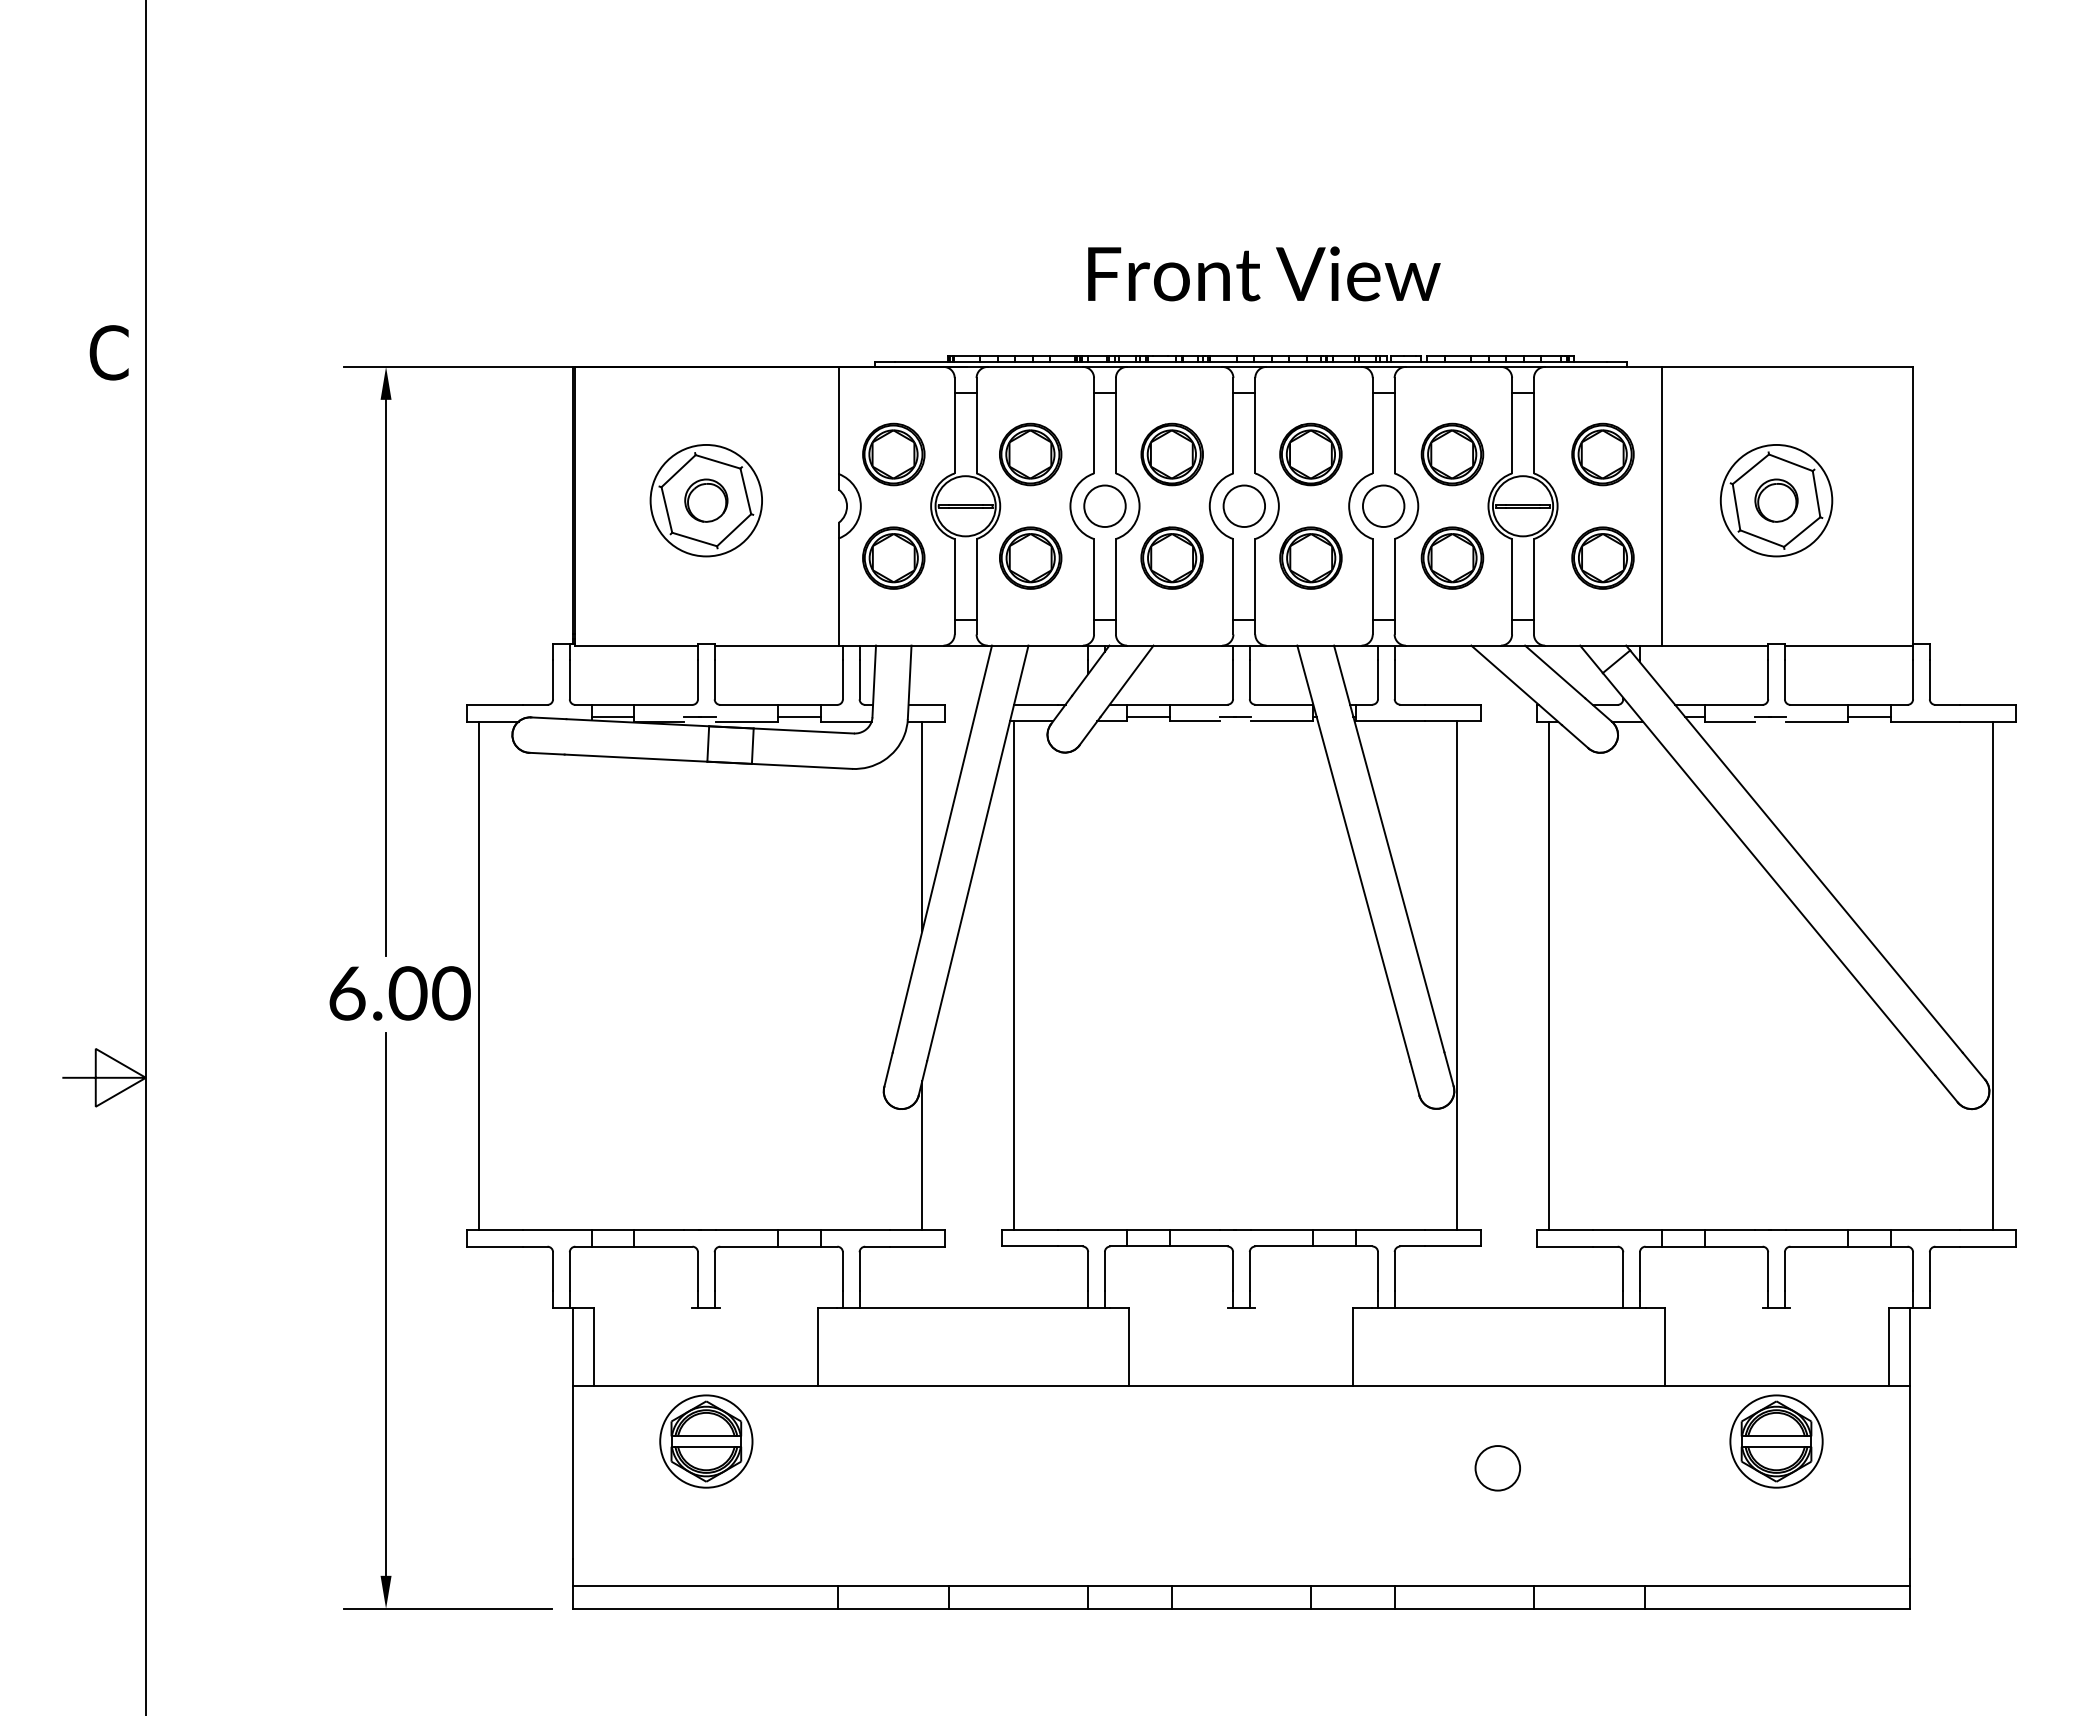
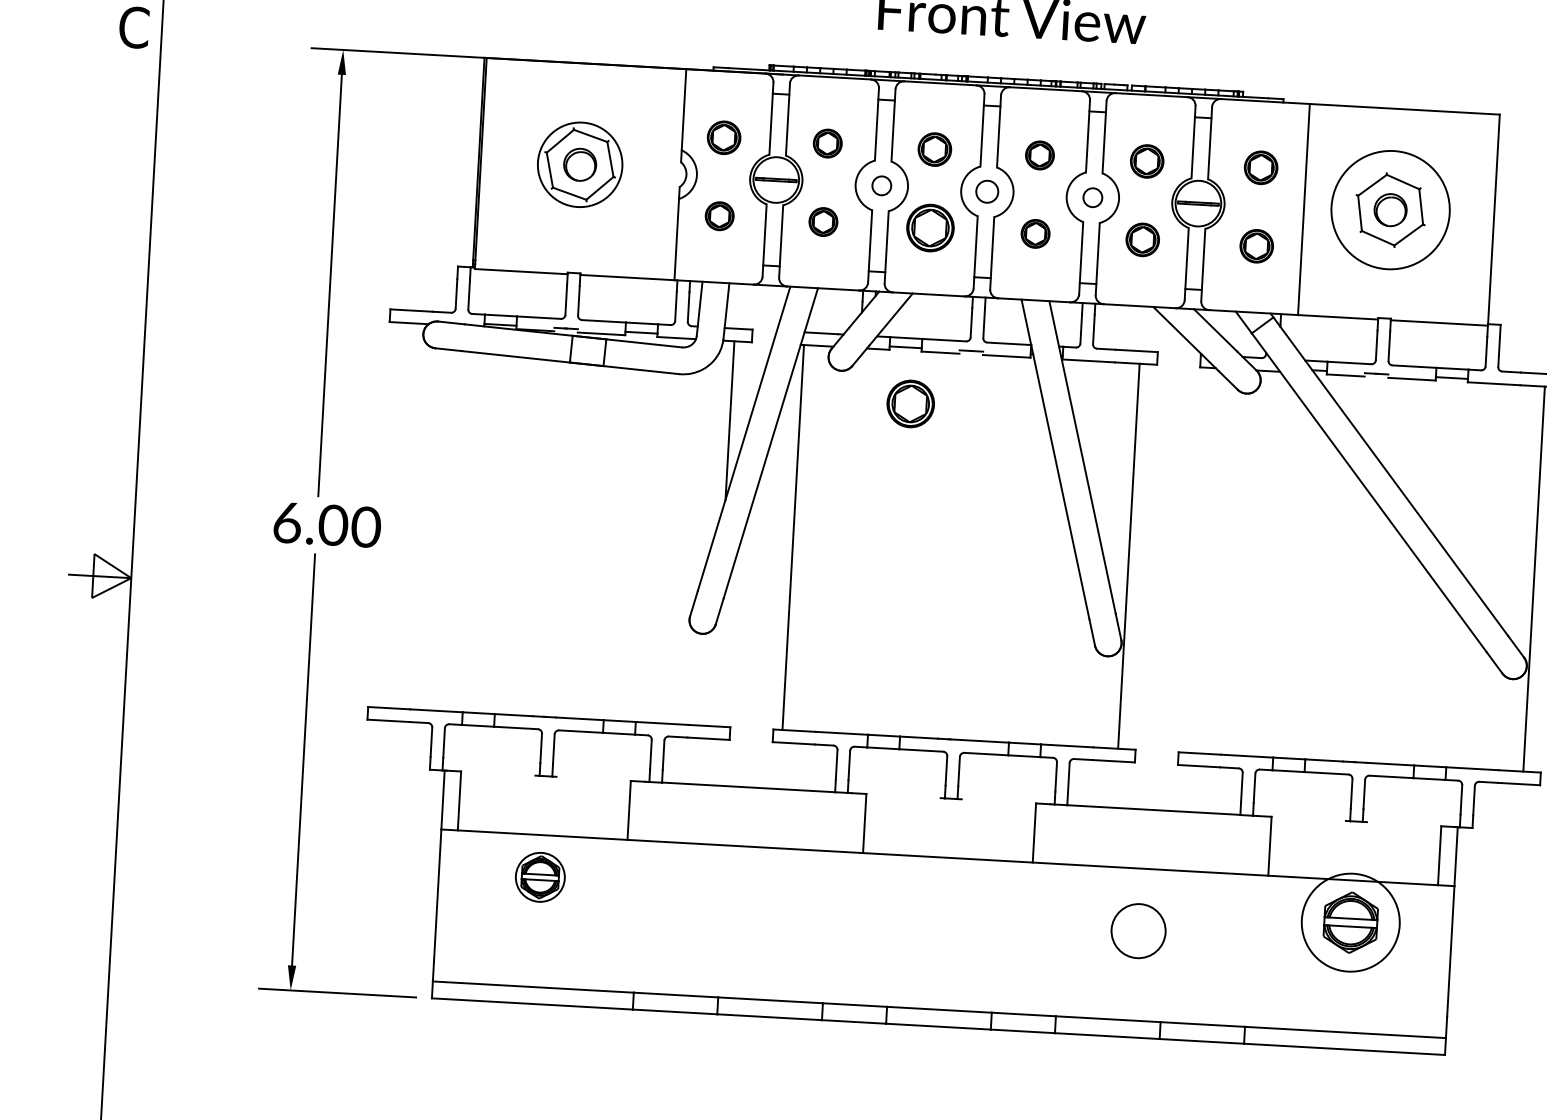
part: (893, 454) -> (723, 137), size x0.7
part: (1030, 454) -> (827, 143), size x0.6
part: (1171, 454) -> (934, 149), size x0.7
part: (1310, 454) -> (1039, 155), size x0.6
part: (1452, 454) -> (1147, 161), size x0.7
part: (1602, 454) -> (1260, 167), size x0.7
circle: (1776, 500) -> (1390, 210), size x1.4
circle: (1104, 505) -> (881, 185), size x0.6
circle: (1243, 505) -> (986, 191), size x0.7
circle: (1383, 506) -> (1092, 197), size x0.6
part: (893, 557) -> (719, 215), size x0.6
part: (1030, 557) -> (823, 221), size x0.6
part: (1310, 557) -> (1035, 233), size x0.6
part: (1452, 557) -> (1142, 239), size x0.7
part: (1602, 557) -> (1256, 245), size x0.7
part: (1158, 790) -> (910, 403), added
line: (479, 975) -> (388, 514), removed
line: (1549, 975) -> (1198, 560), removed
line: (922, 1154) -> (716, 669), removed
part: (706, 1441) -> (540, 877), size x0.7
circle: (1776, 1441) -> (1350, 922), size x1.4
circle: (1497, 1468) -> (1138, 931), size x1.6

